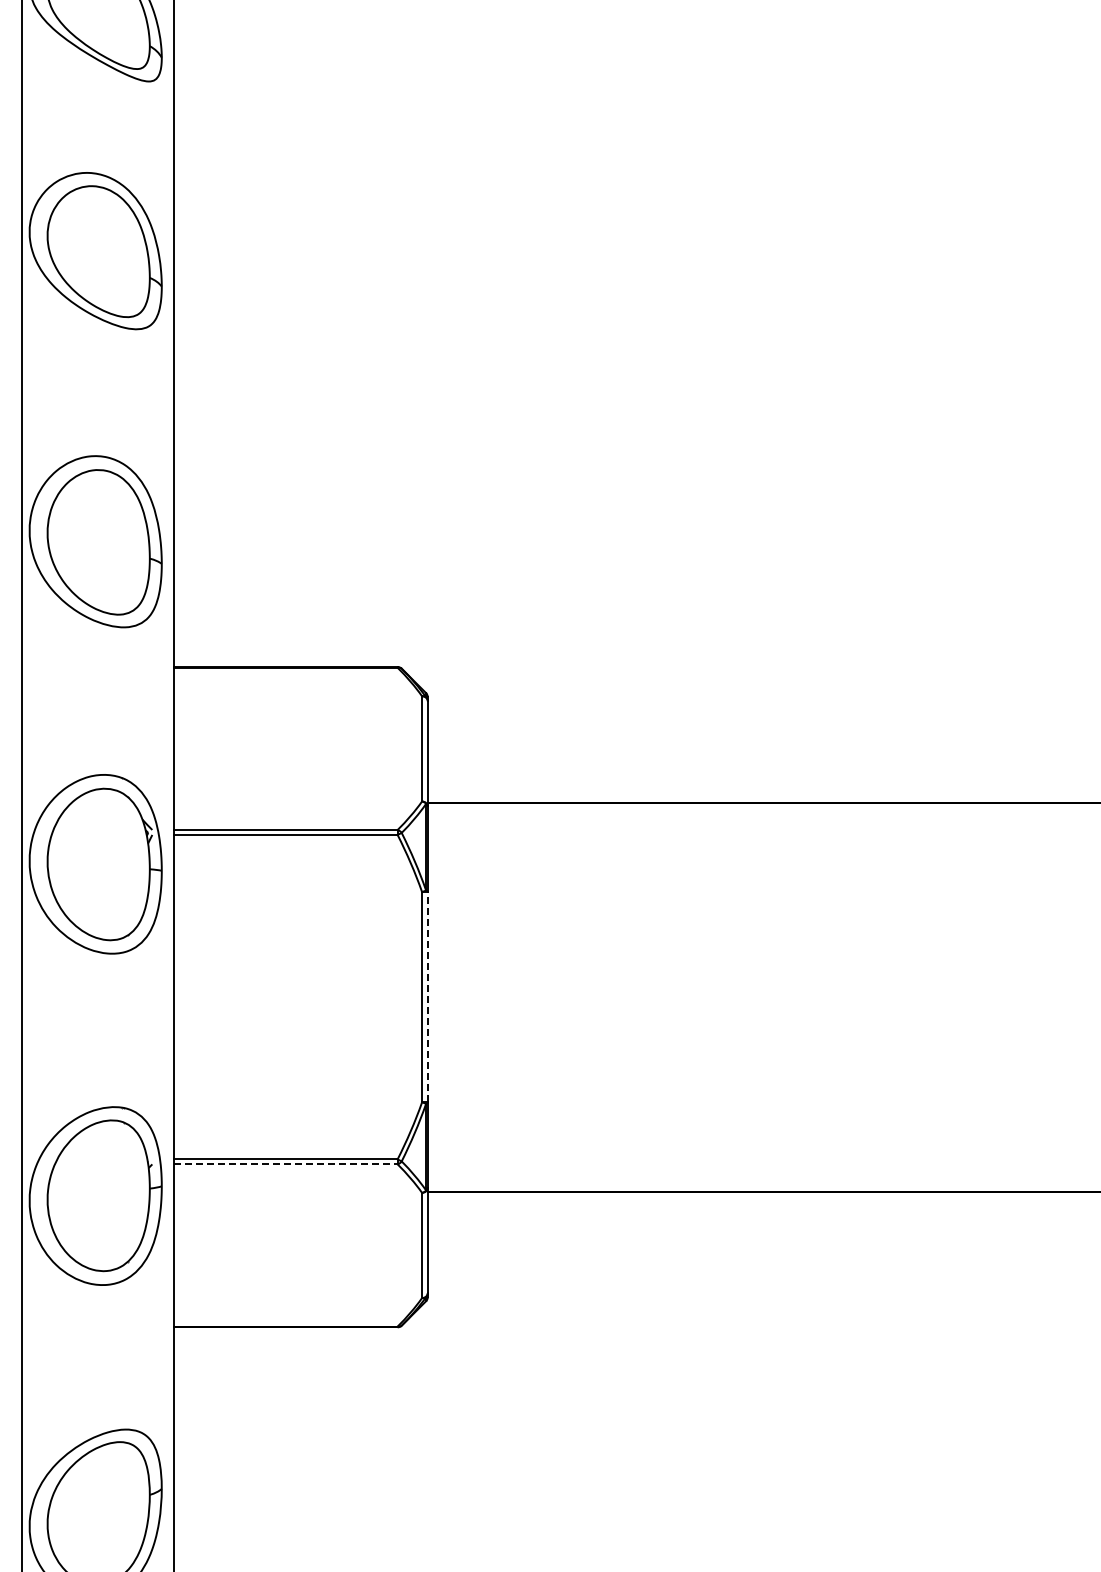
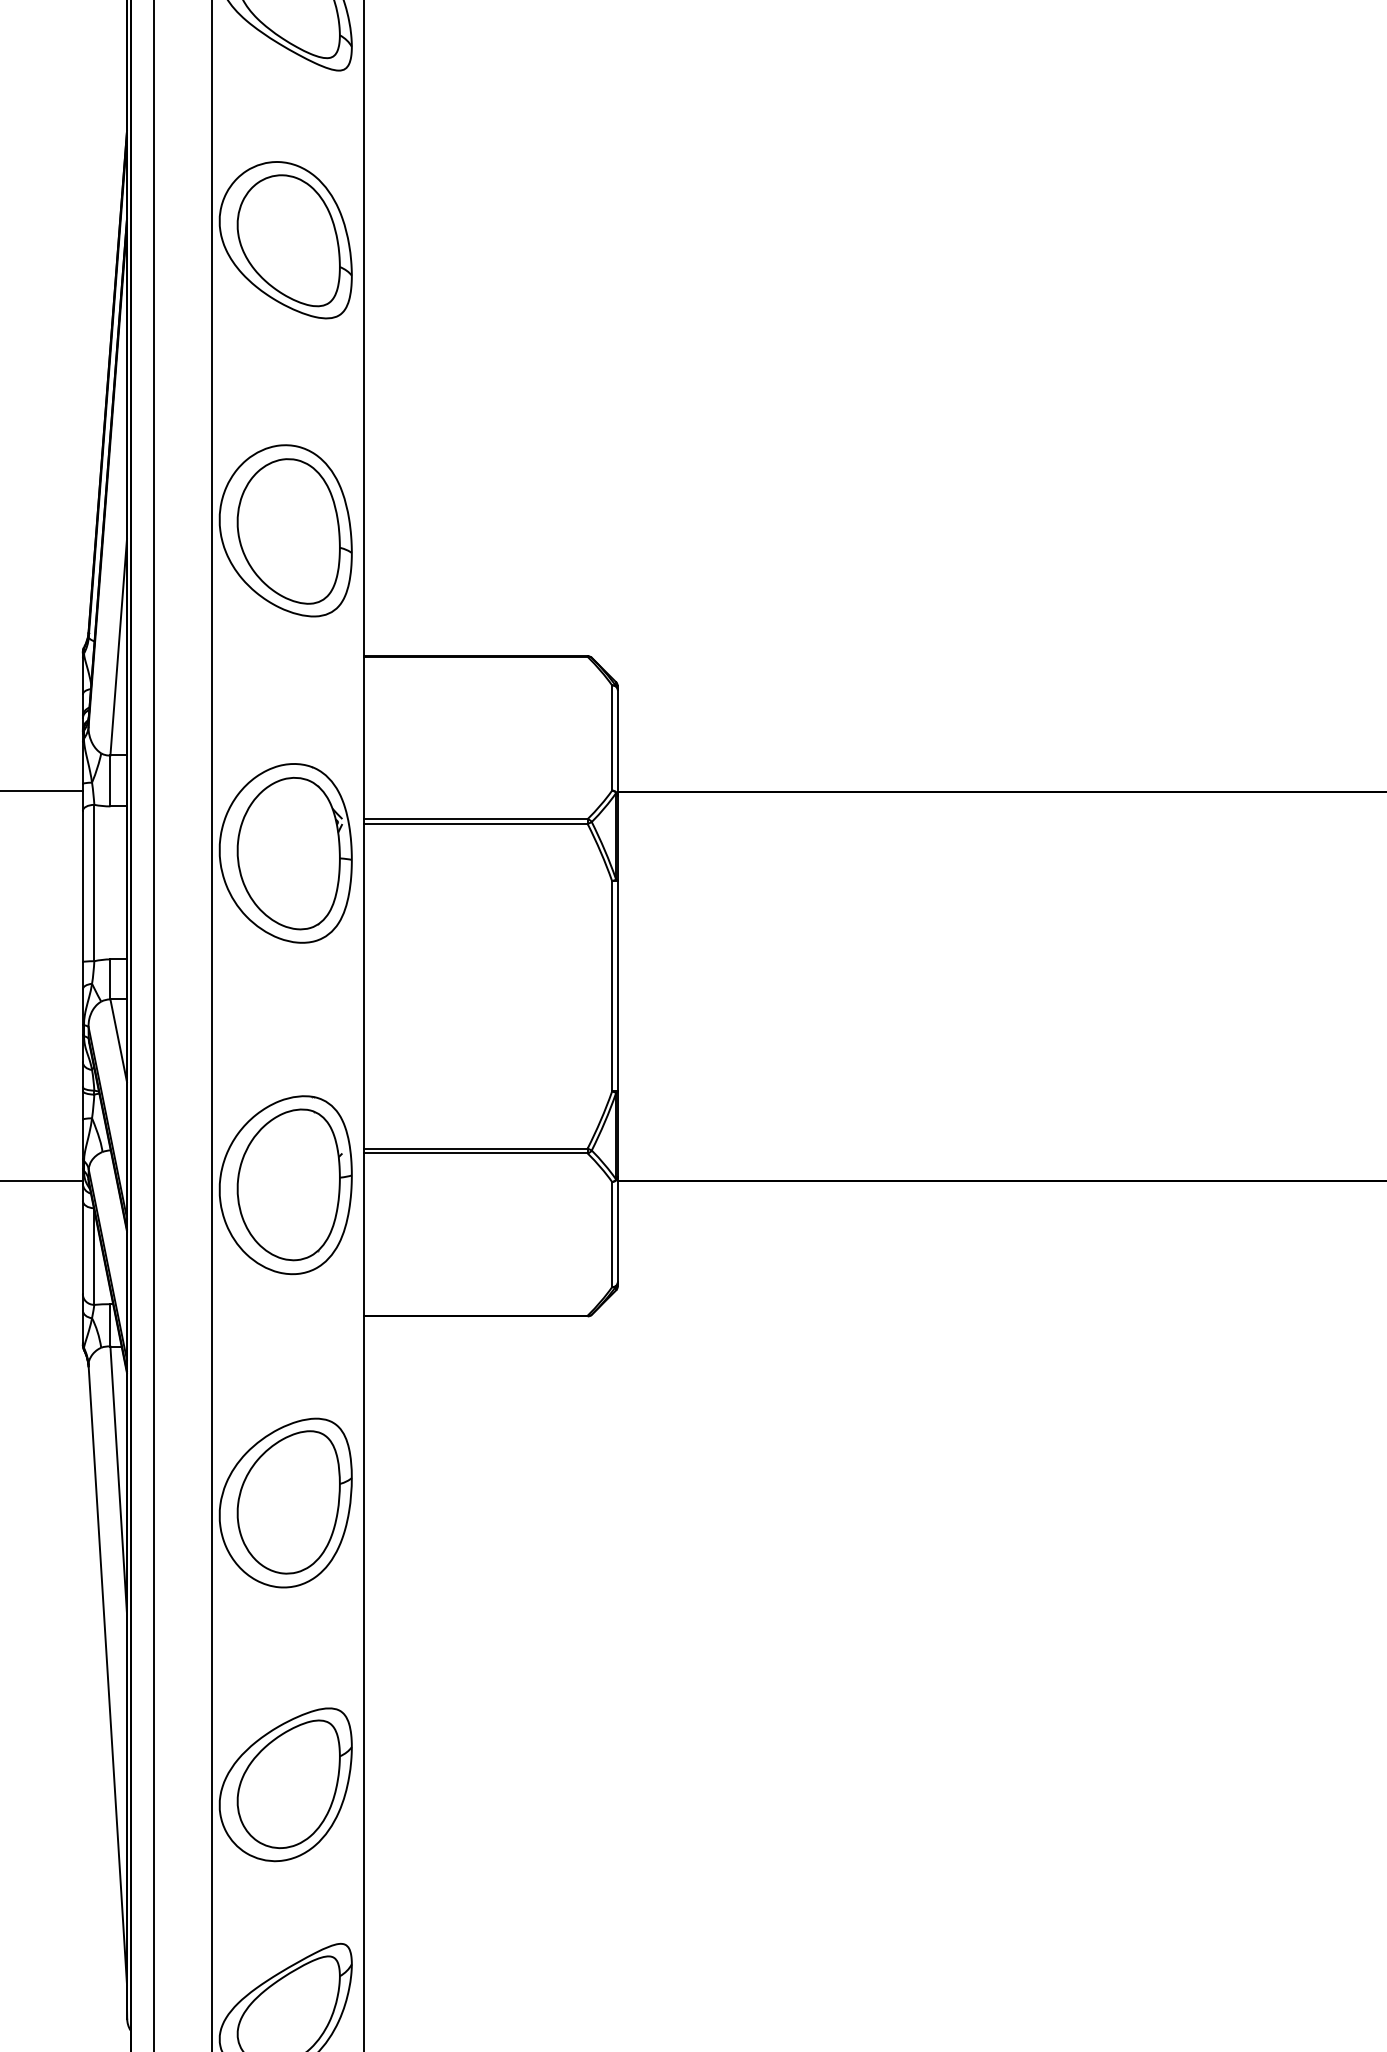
line: (427, 996) -> (617, 985), dashed -> solid
line: (285, 1164) -> (475, 1153), dashed -> solid

